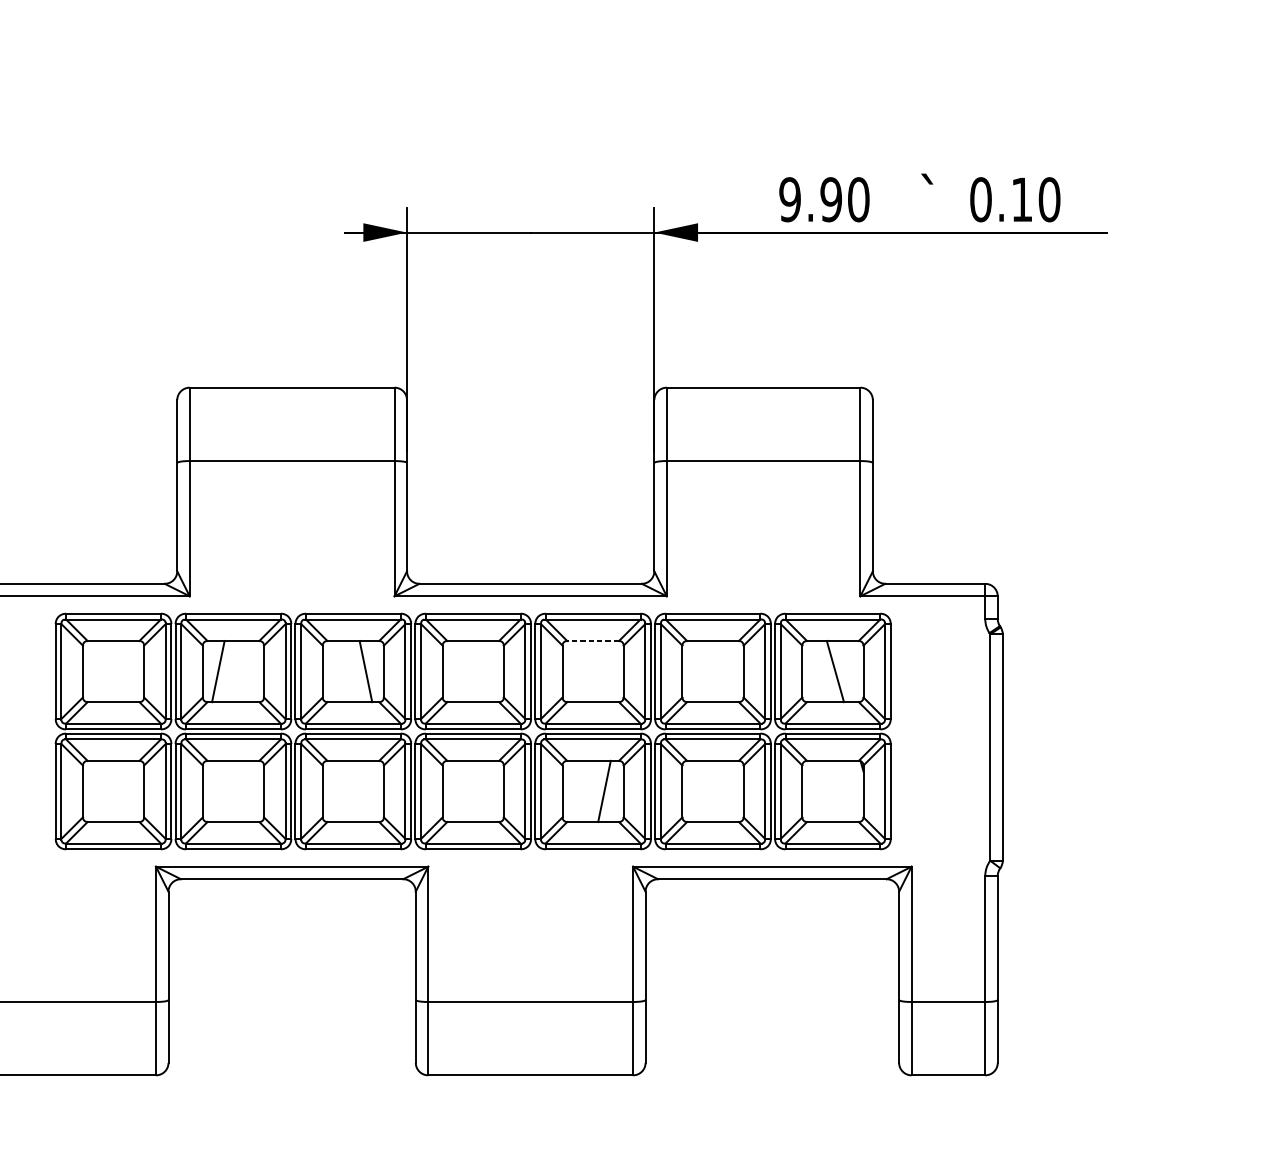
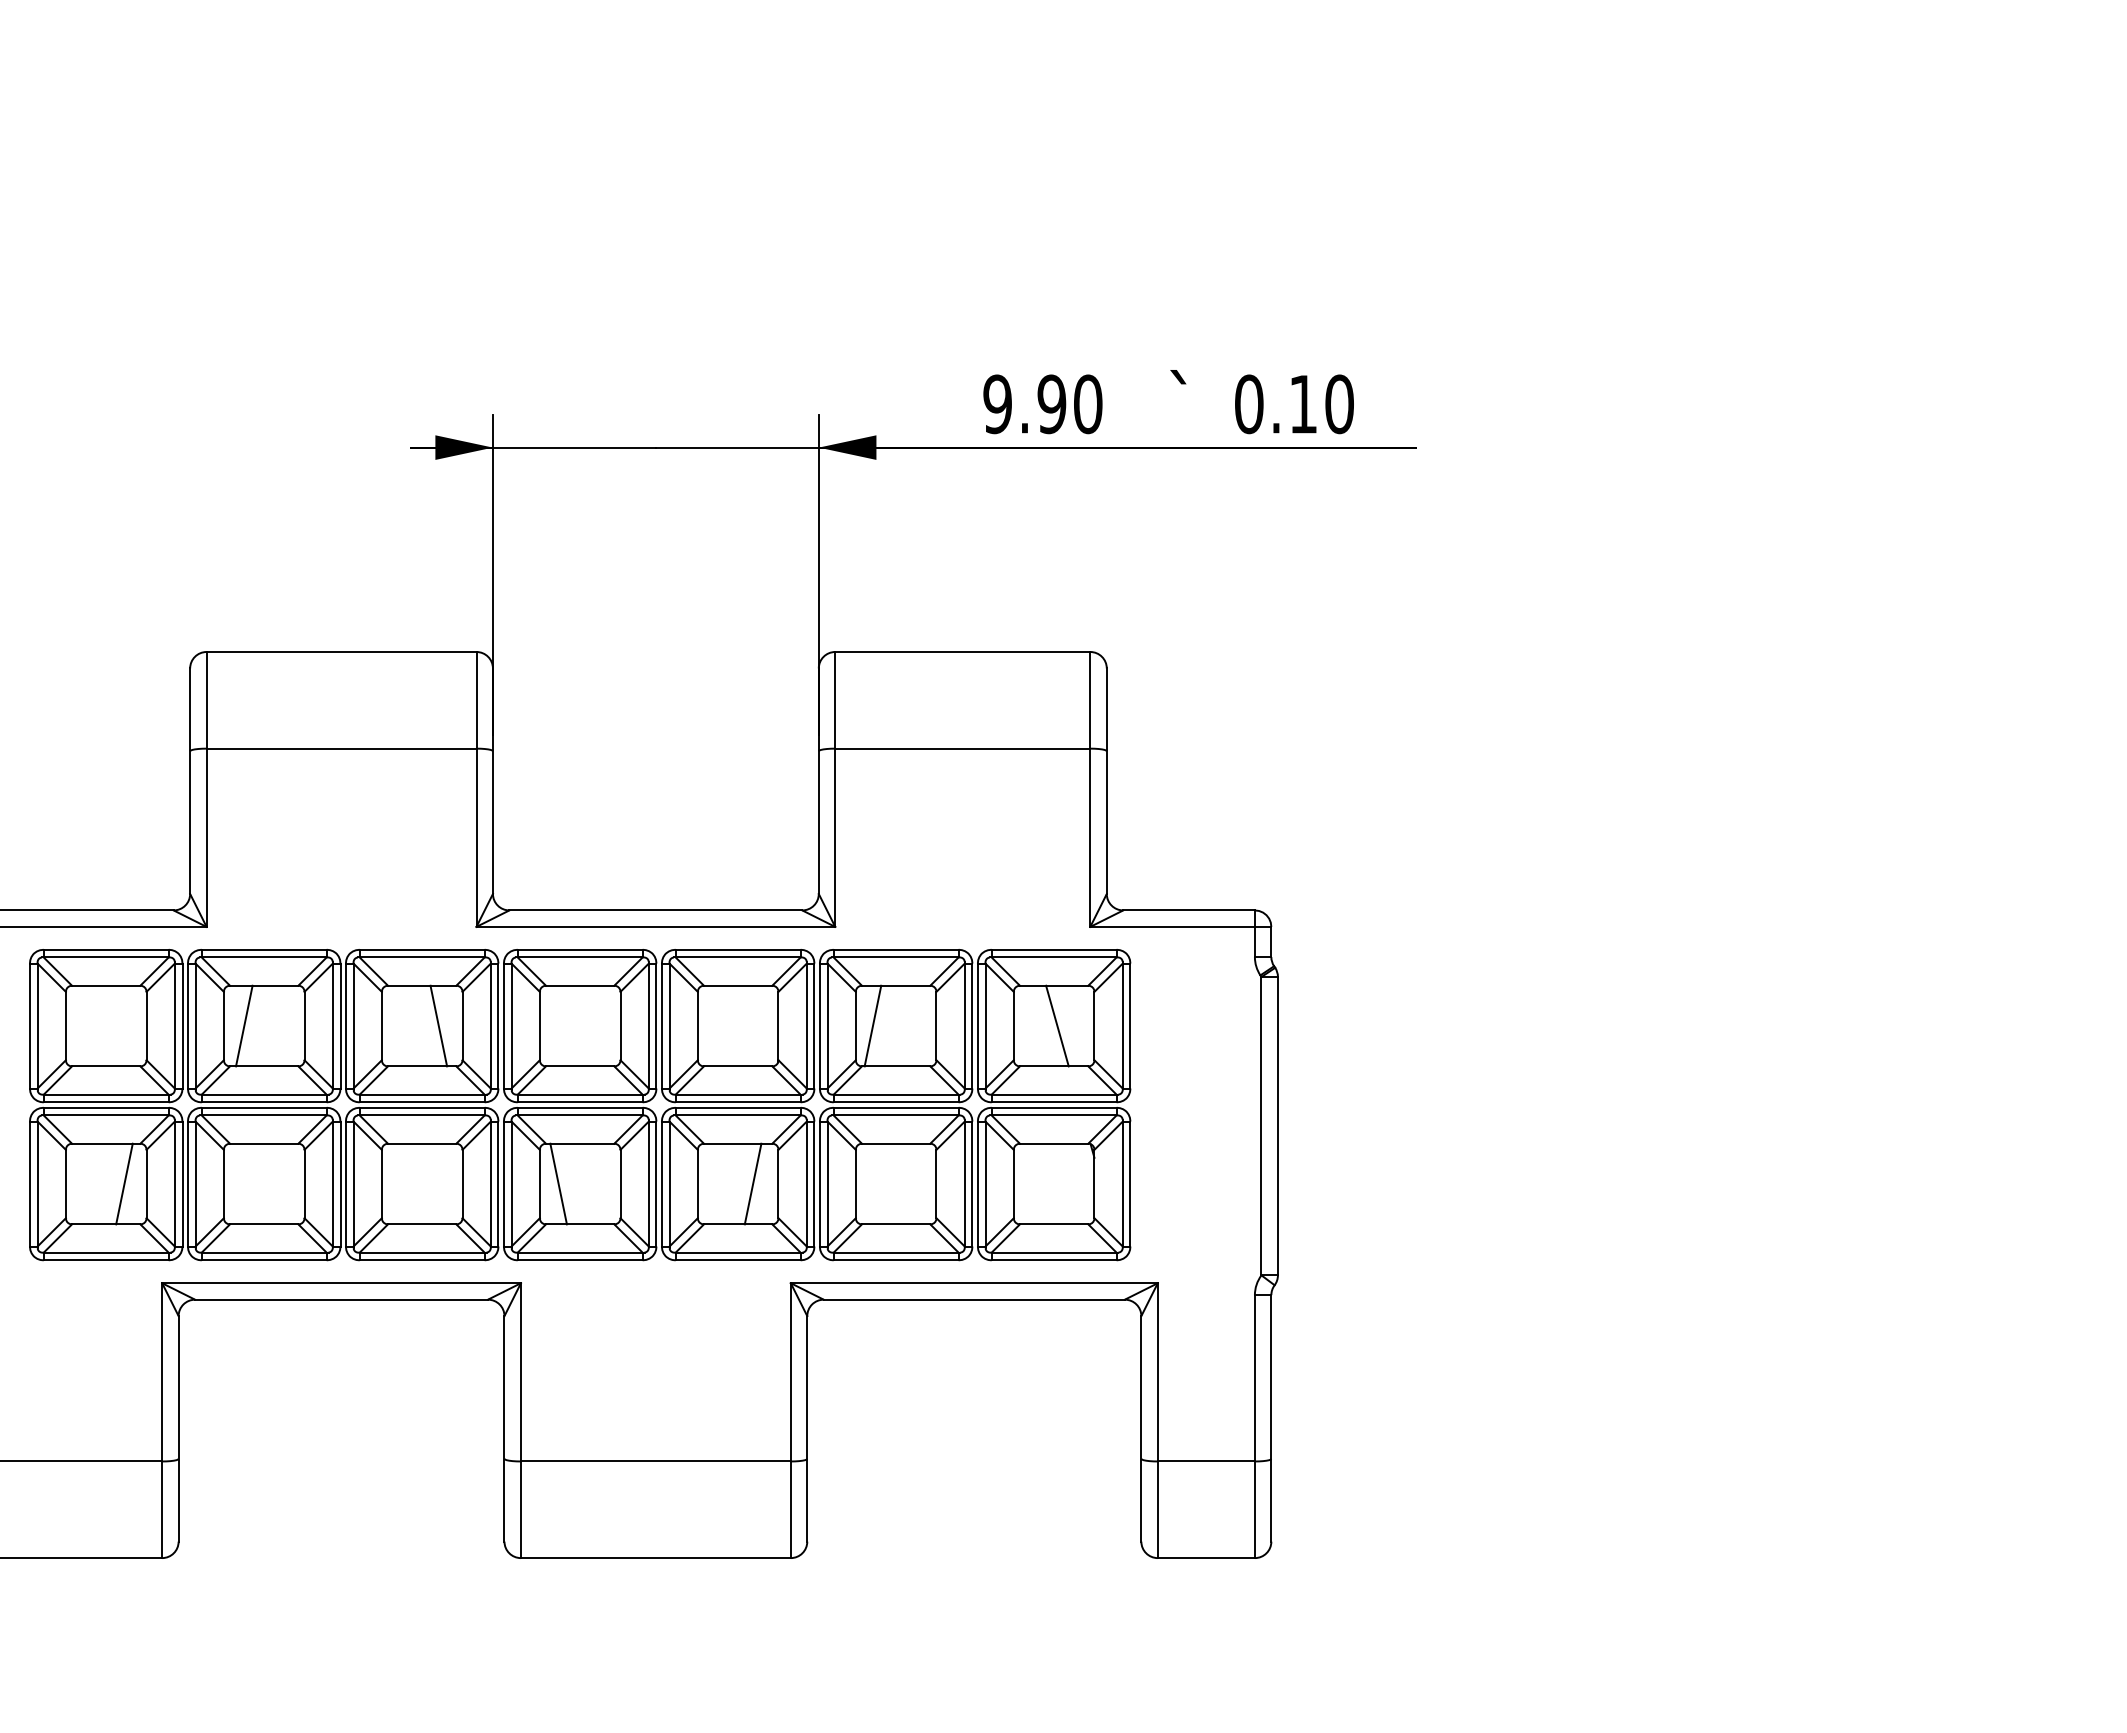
line: (592, 640) -> (737, 985), dashed -> solid
line: (695, 671) -> (872, 1025), added
line: (127, 791) -> (124, 1183), added
line: (456, 791) -> (558, 1183), added

